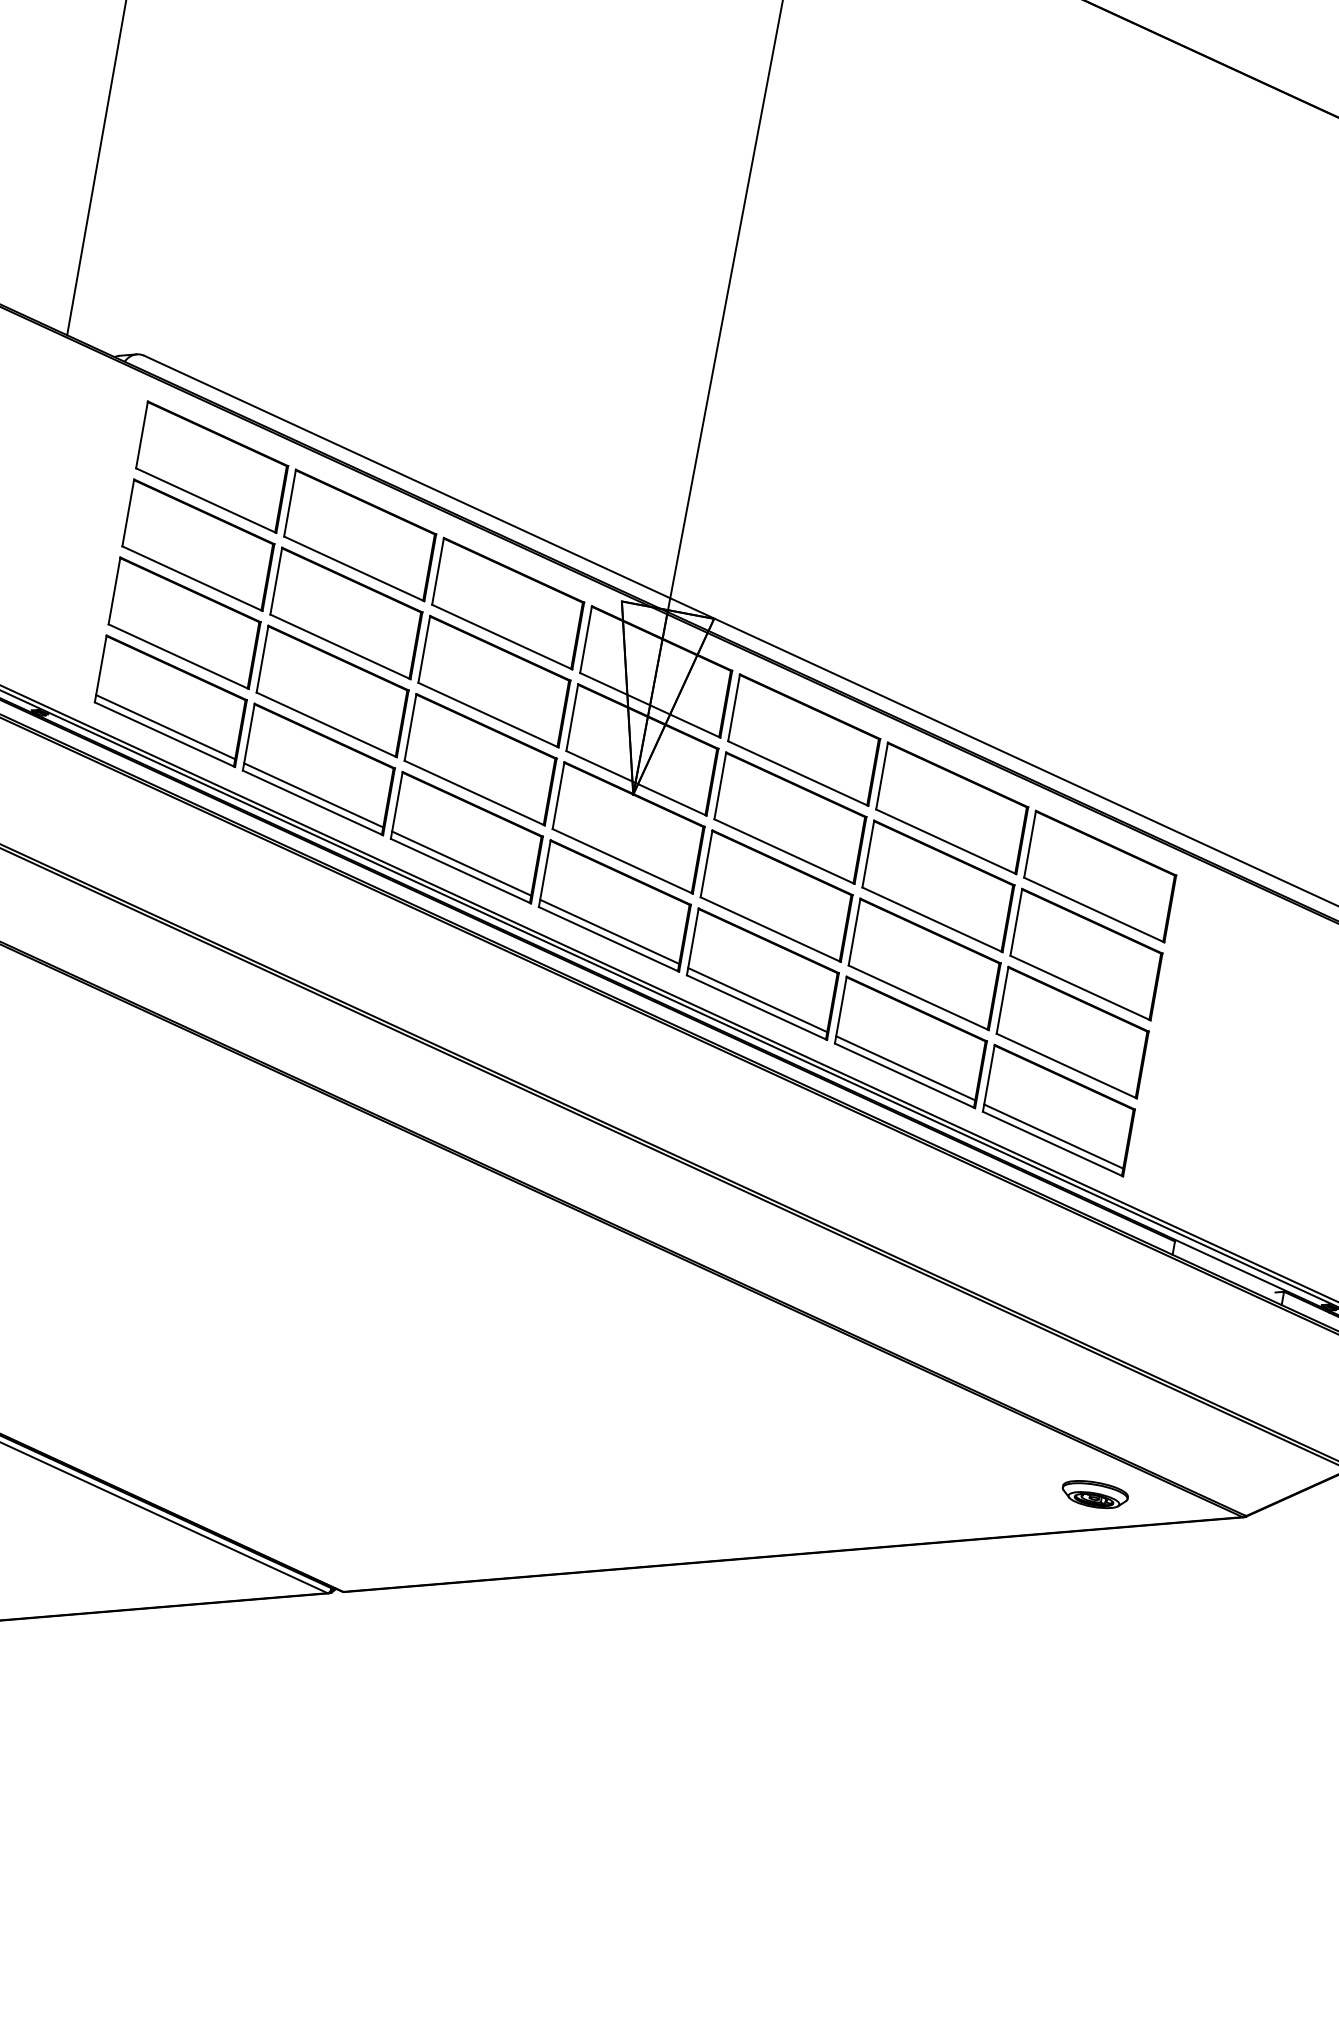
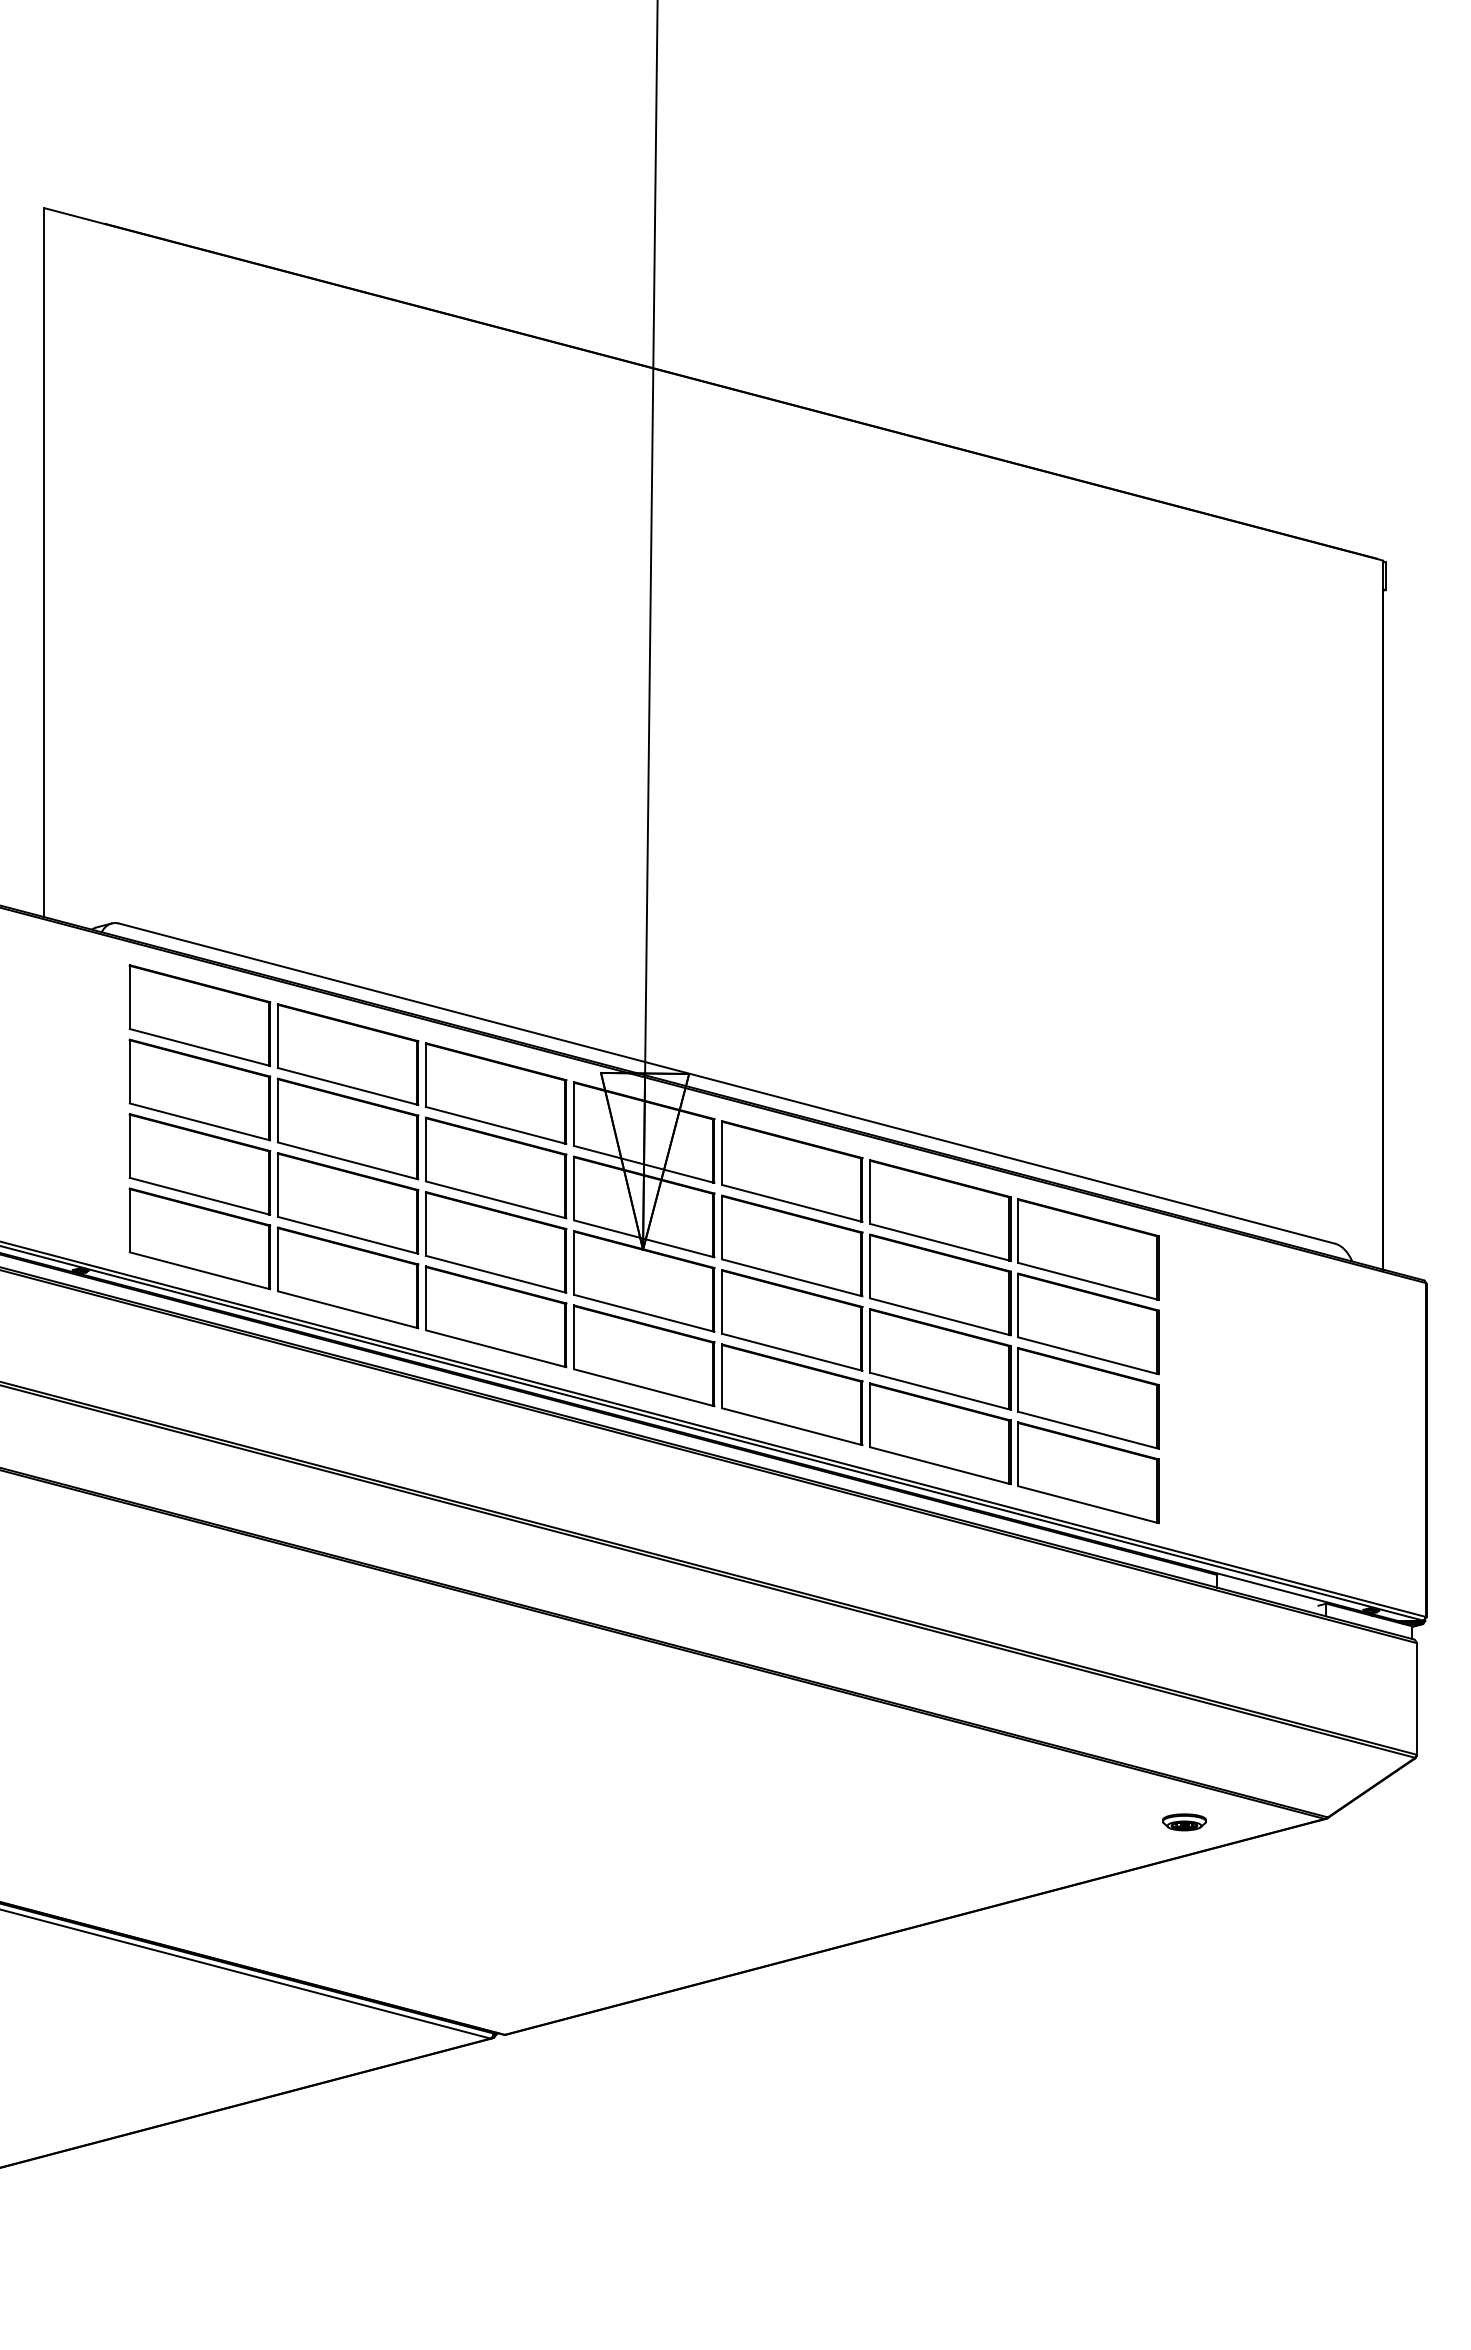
line: (164, 726) -> (198, 1263), removed
line: (313, 795) -> (347, 1302), removed
line: (461, 863) -> (495, 1341), removed
line: (609, 931) -> (643, 1380), removed
line: (757, 999) -> (791, 1419), removed
line: (905, 1068) -> (939, 1458), removed
line: (1053, 1136) -> (1087, 1497), removed
part: (1094, 1494) -> (1184, 1822), size x0.7

